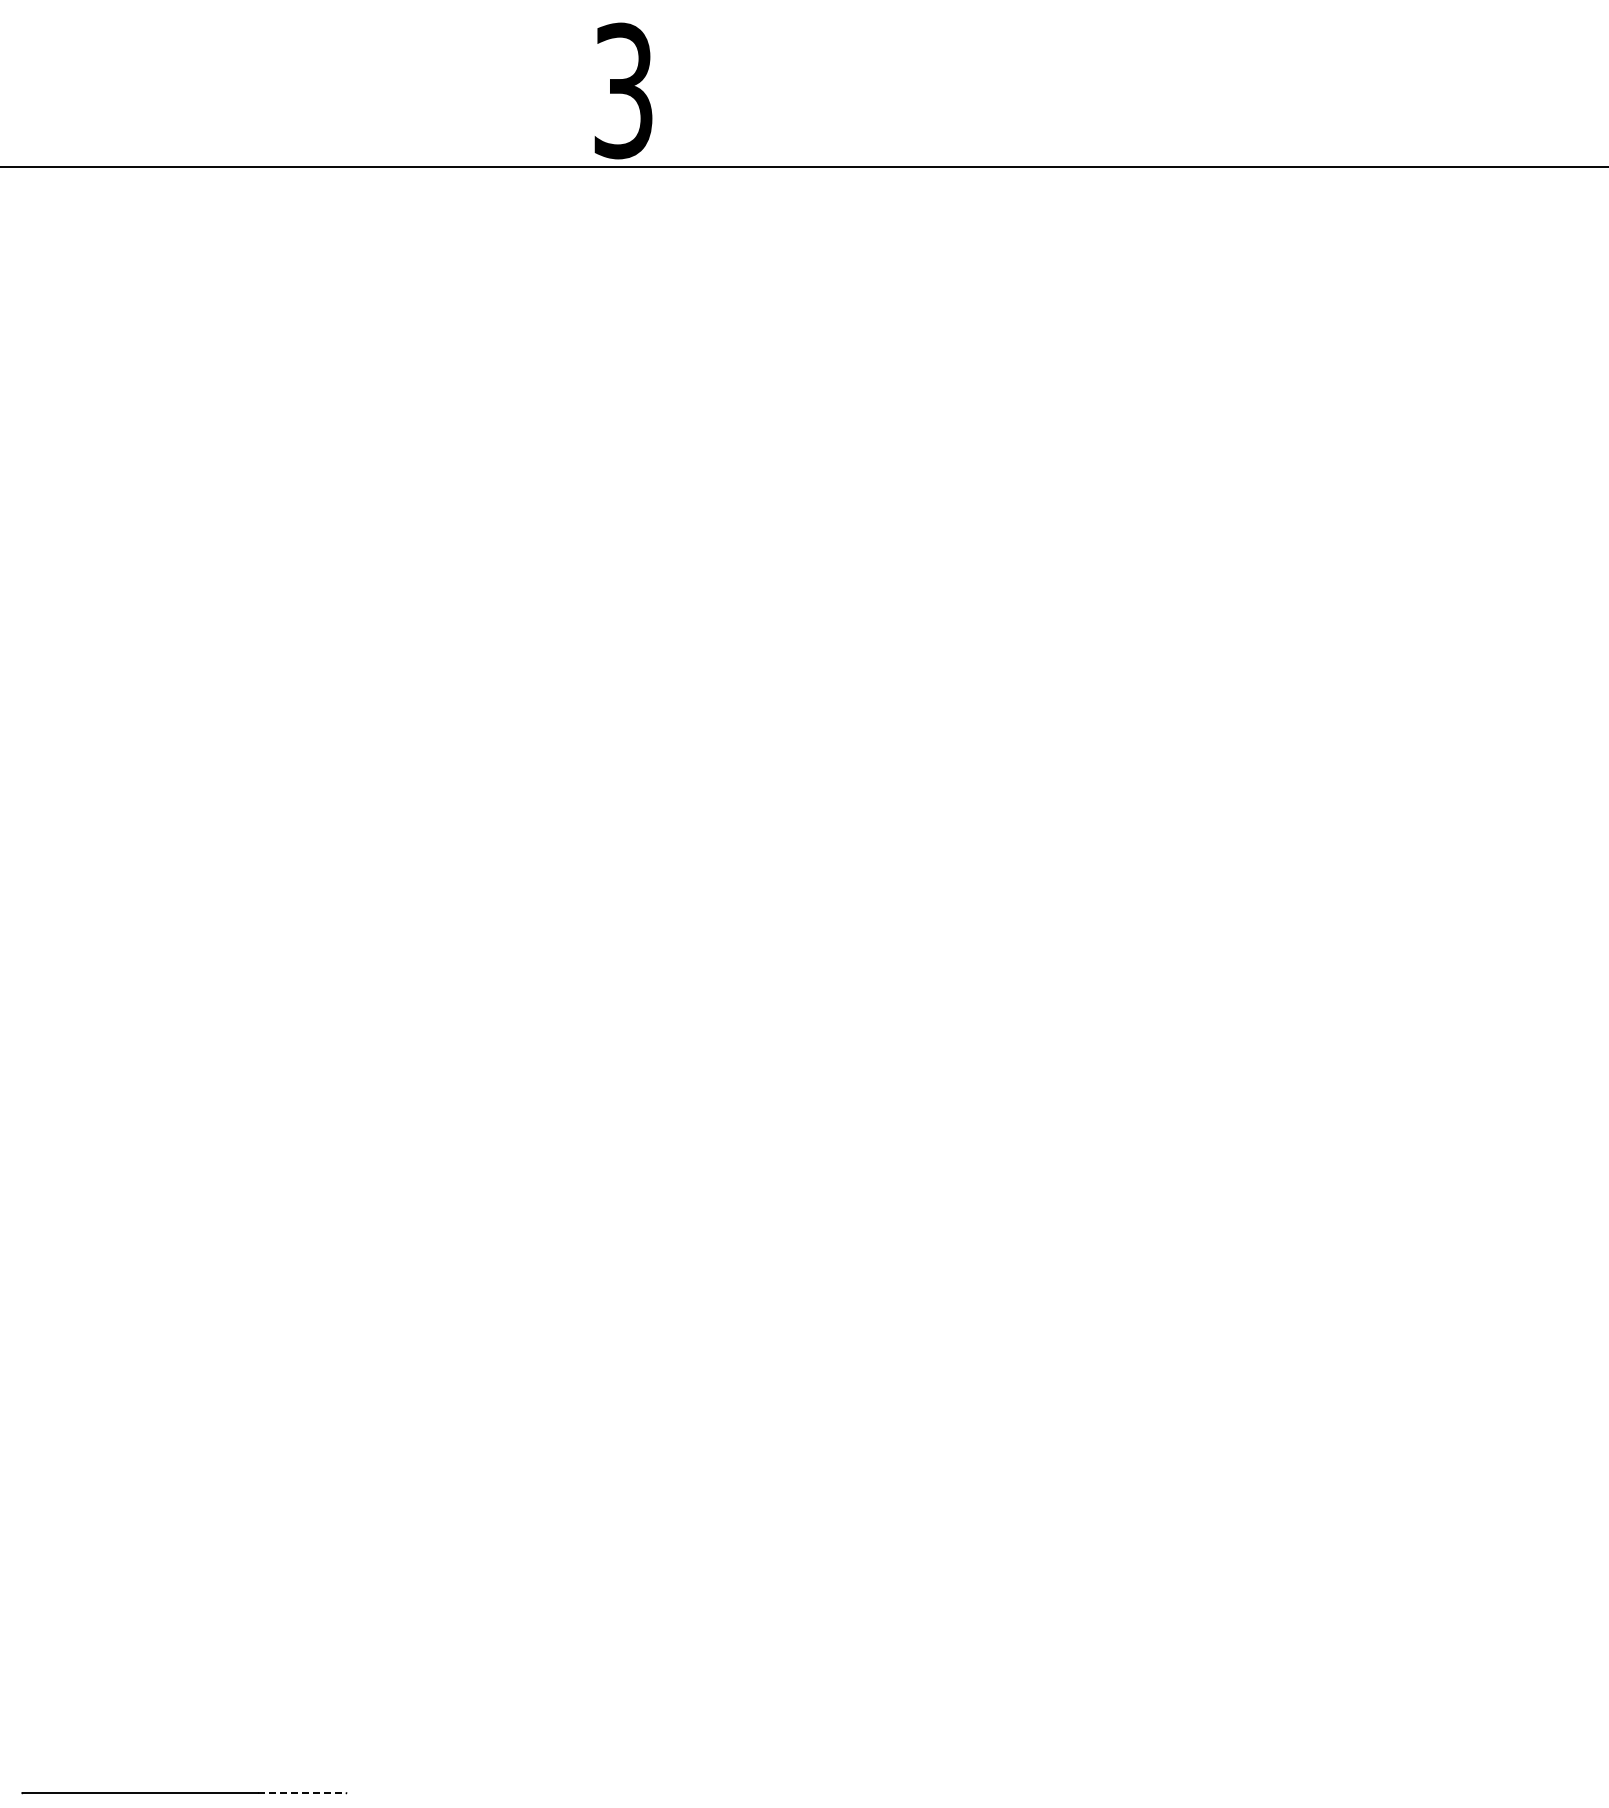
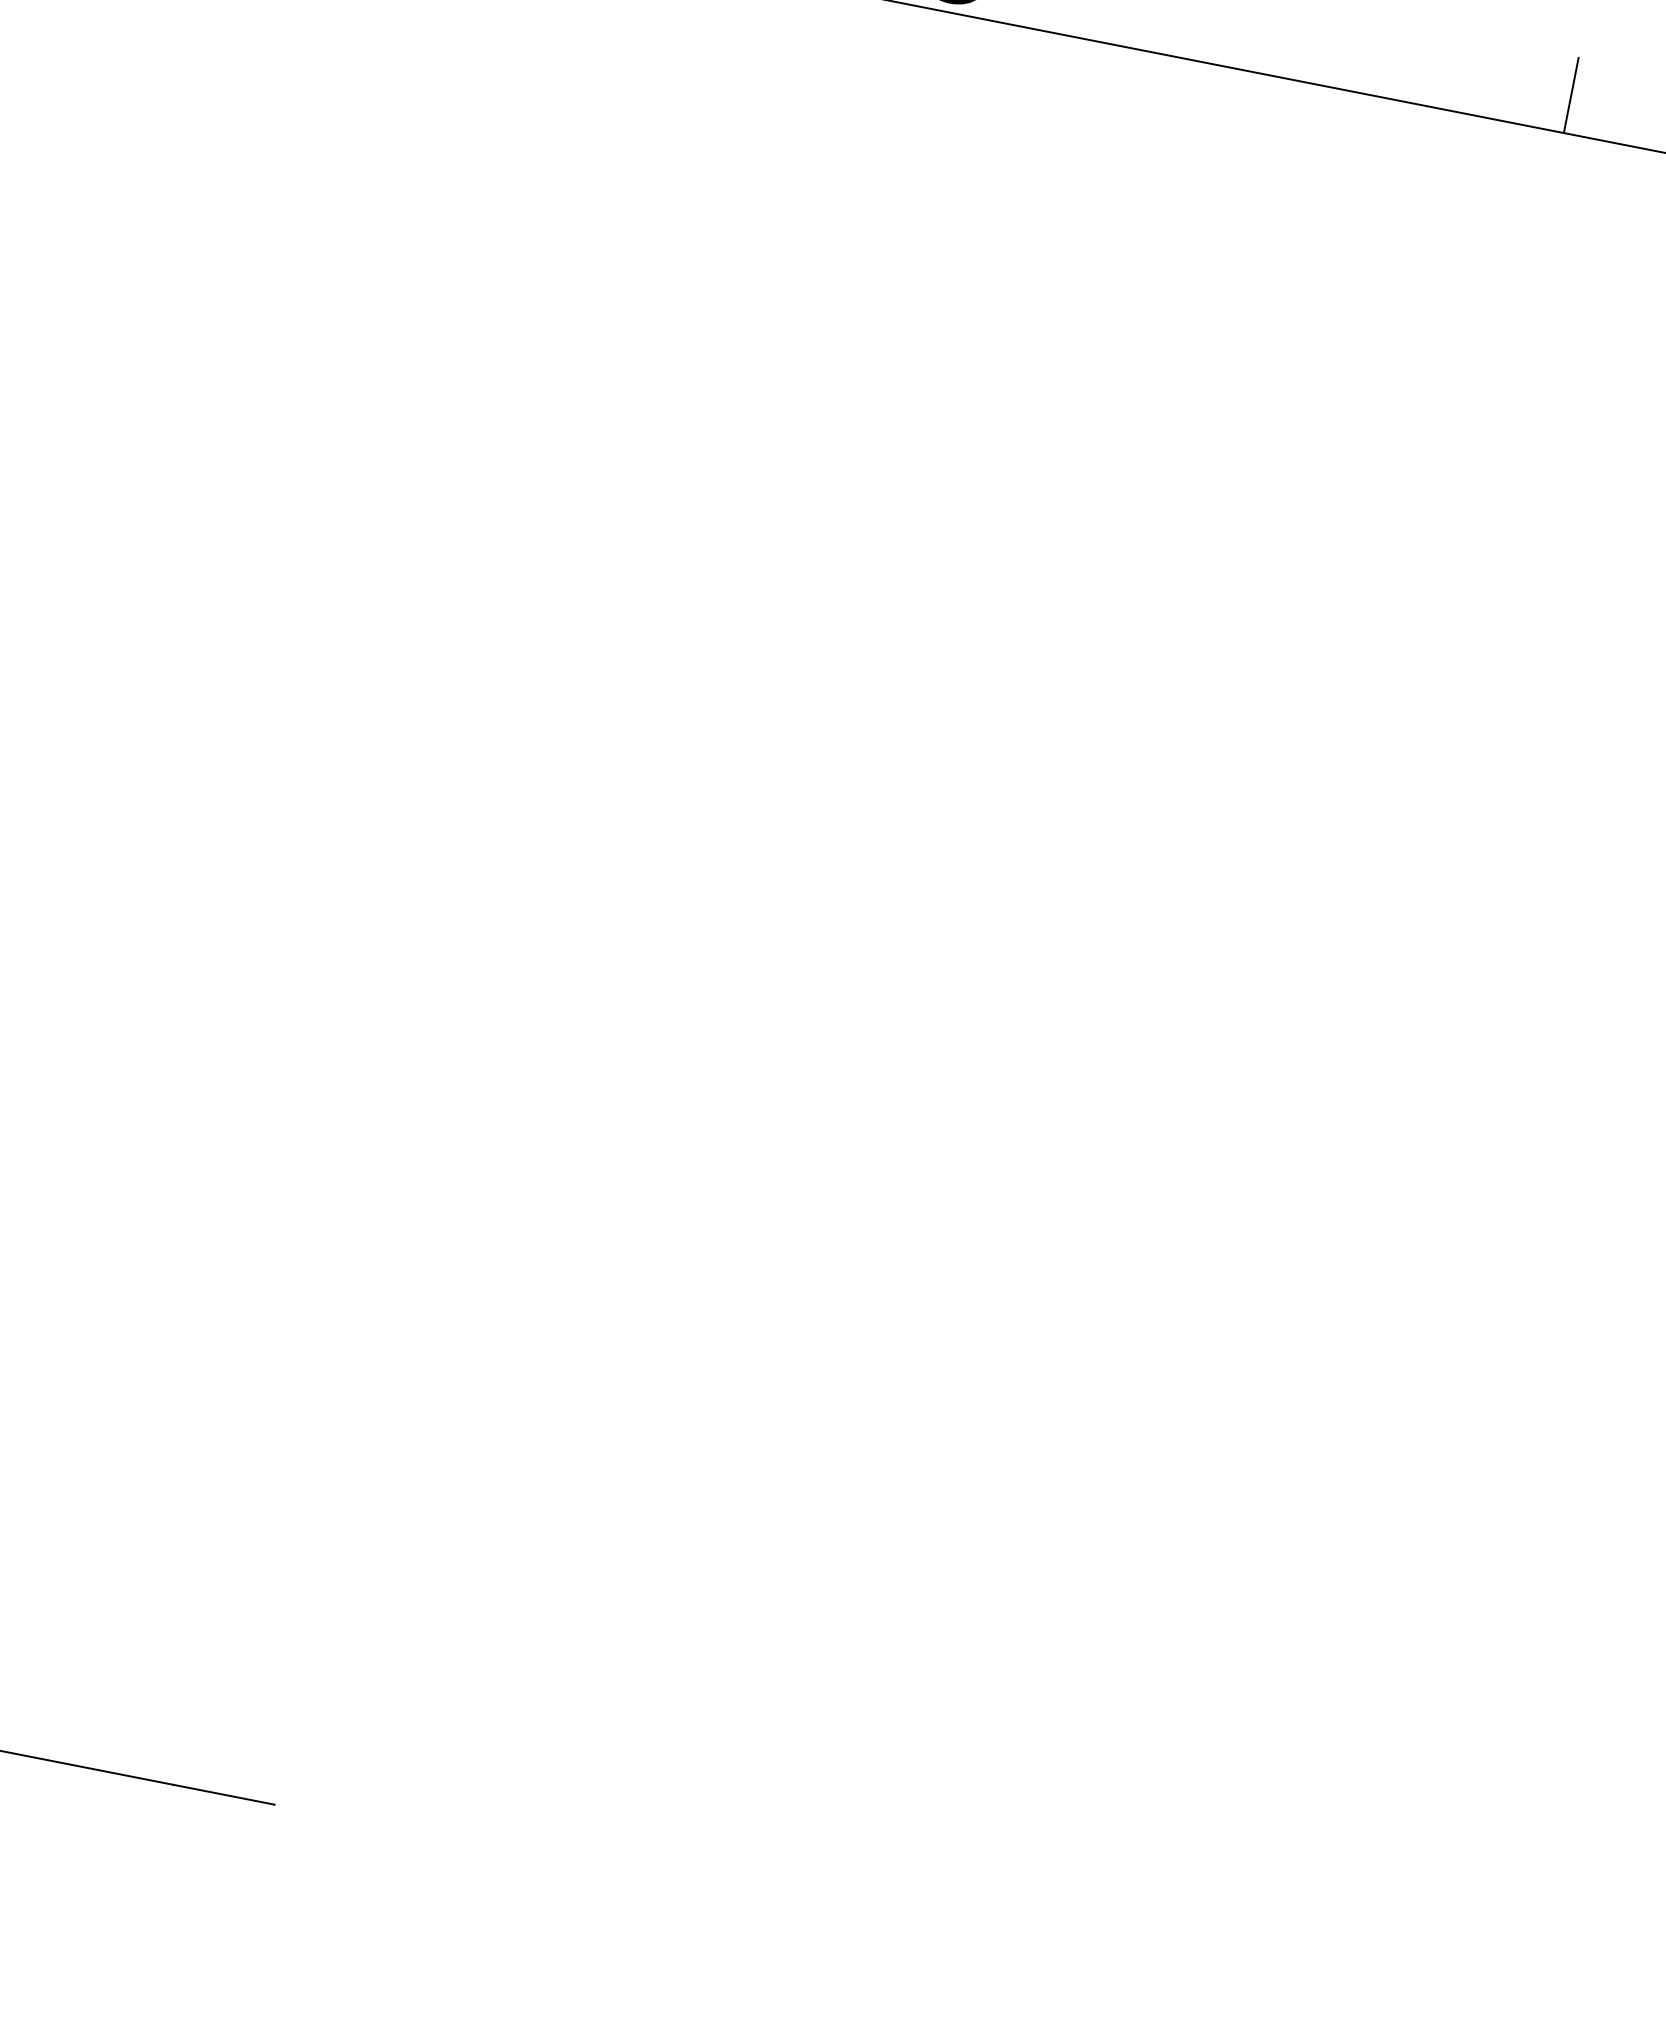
line: (1158, 133) -> (1571, 94), added
line: (301, 1793) -> (223, 1795), dashed -> solid

